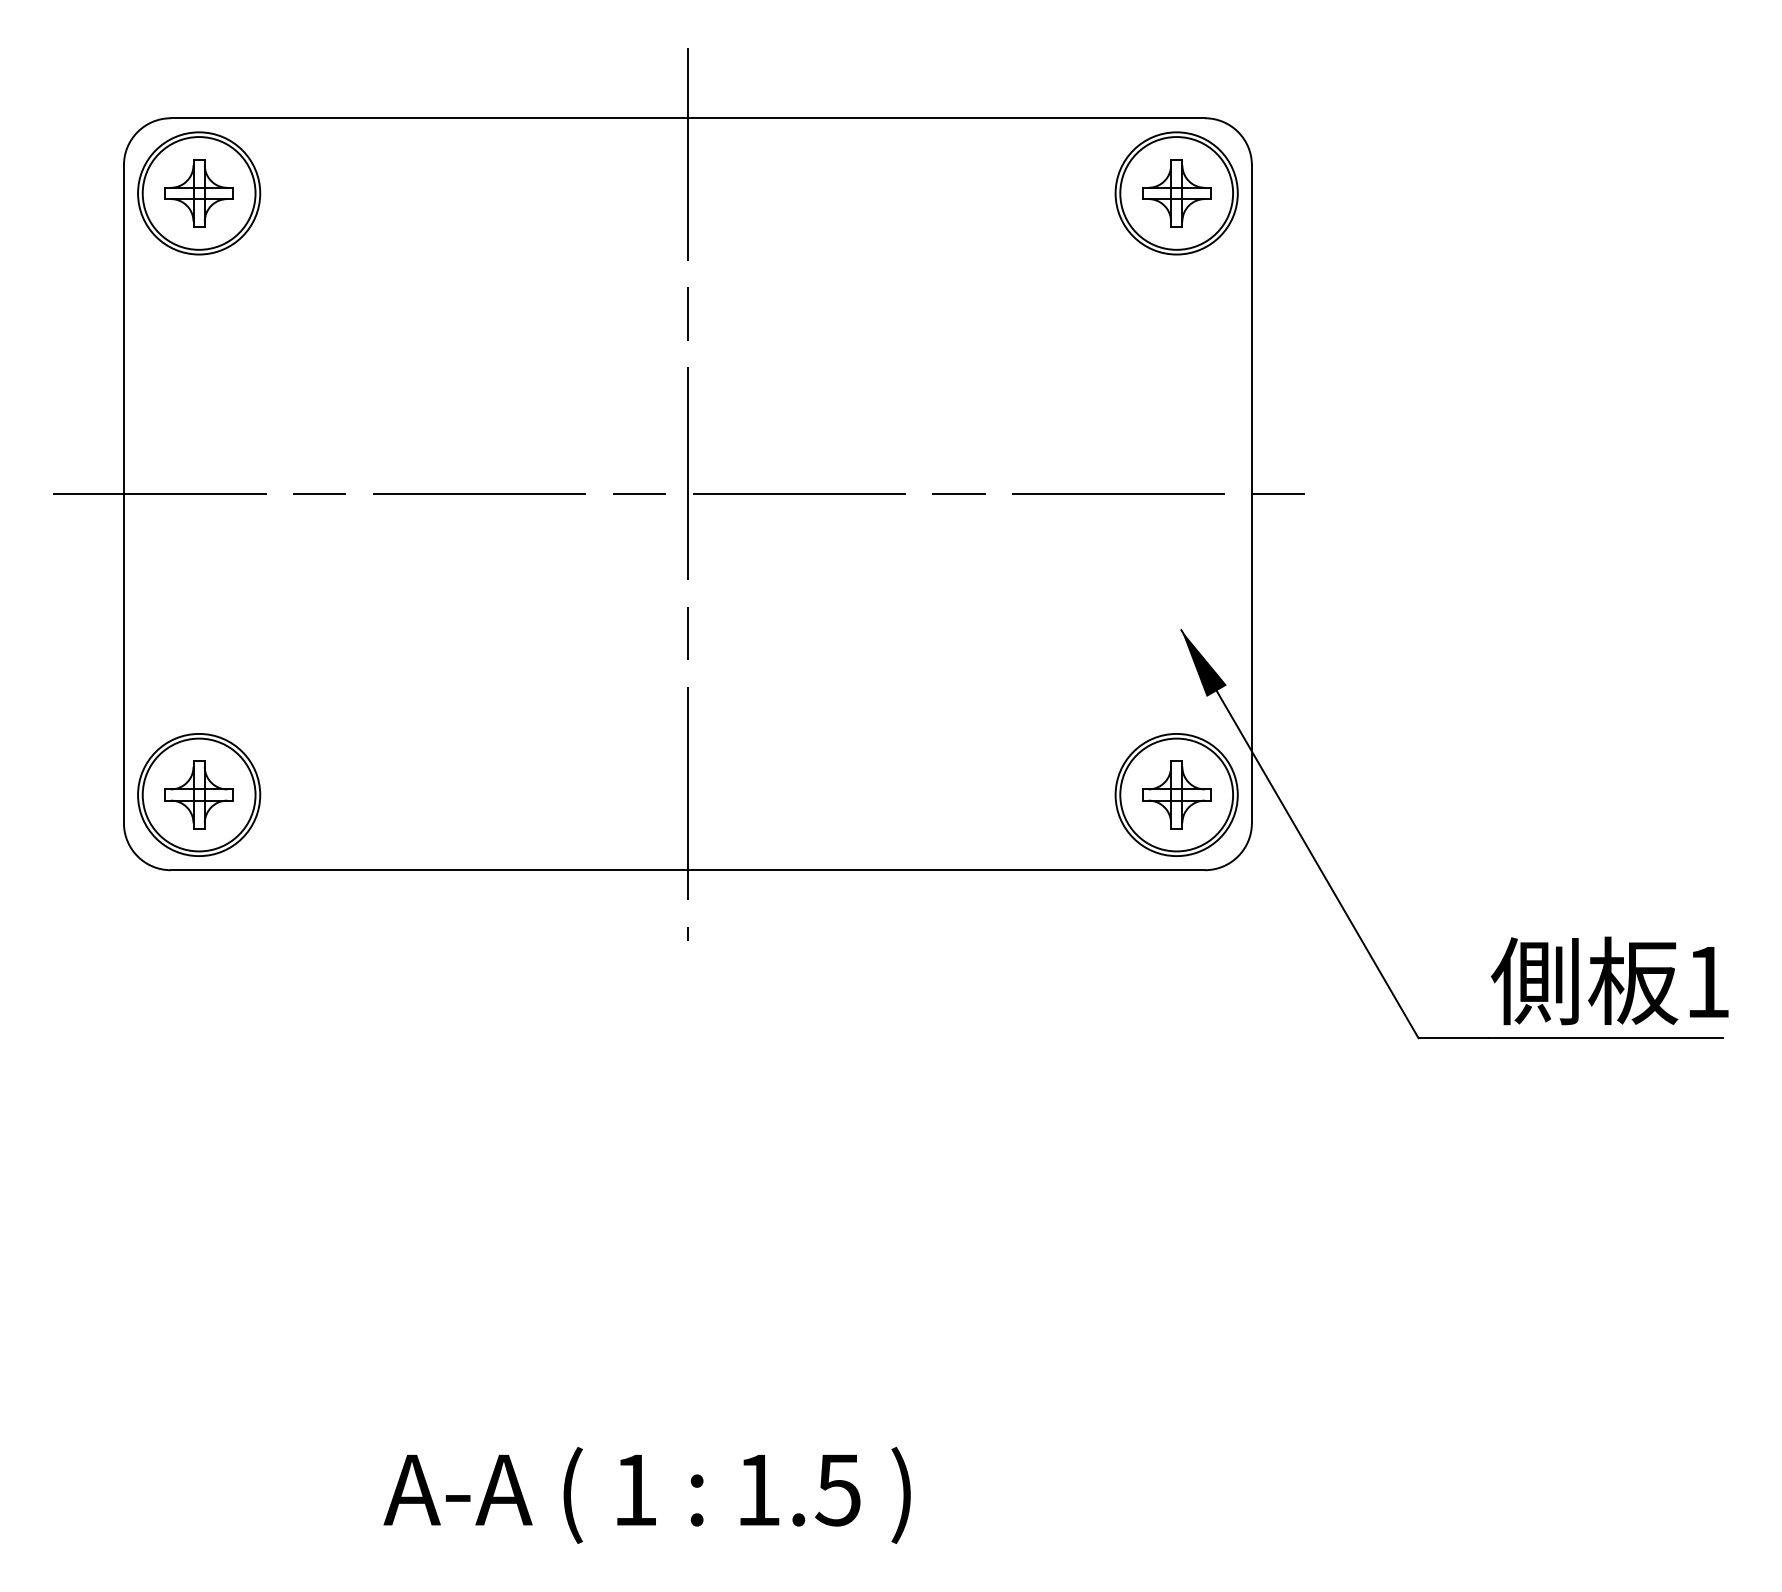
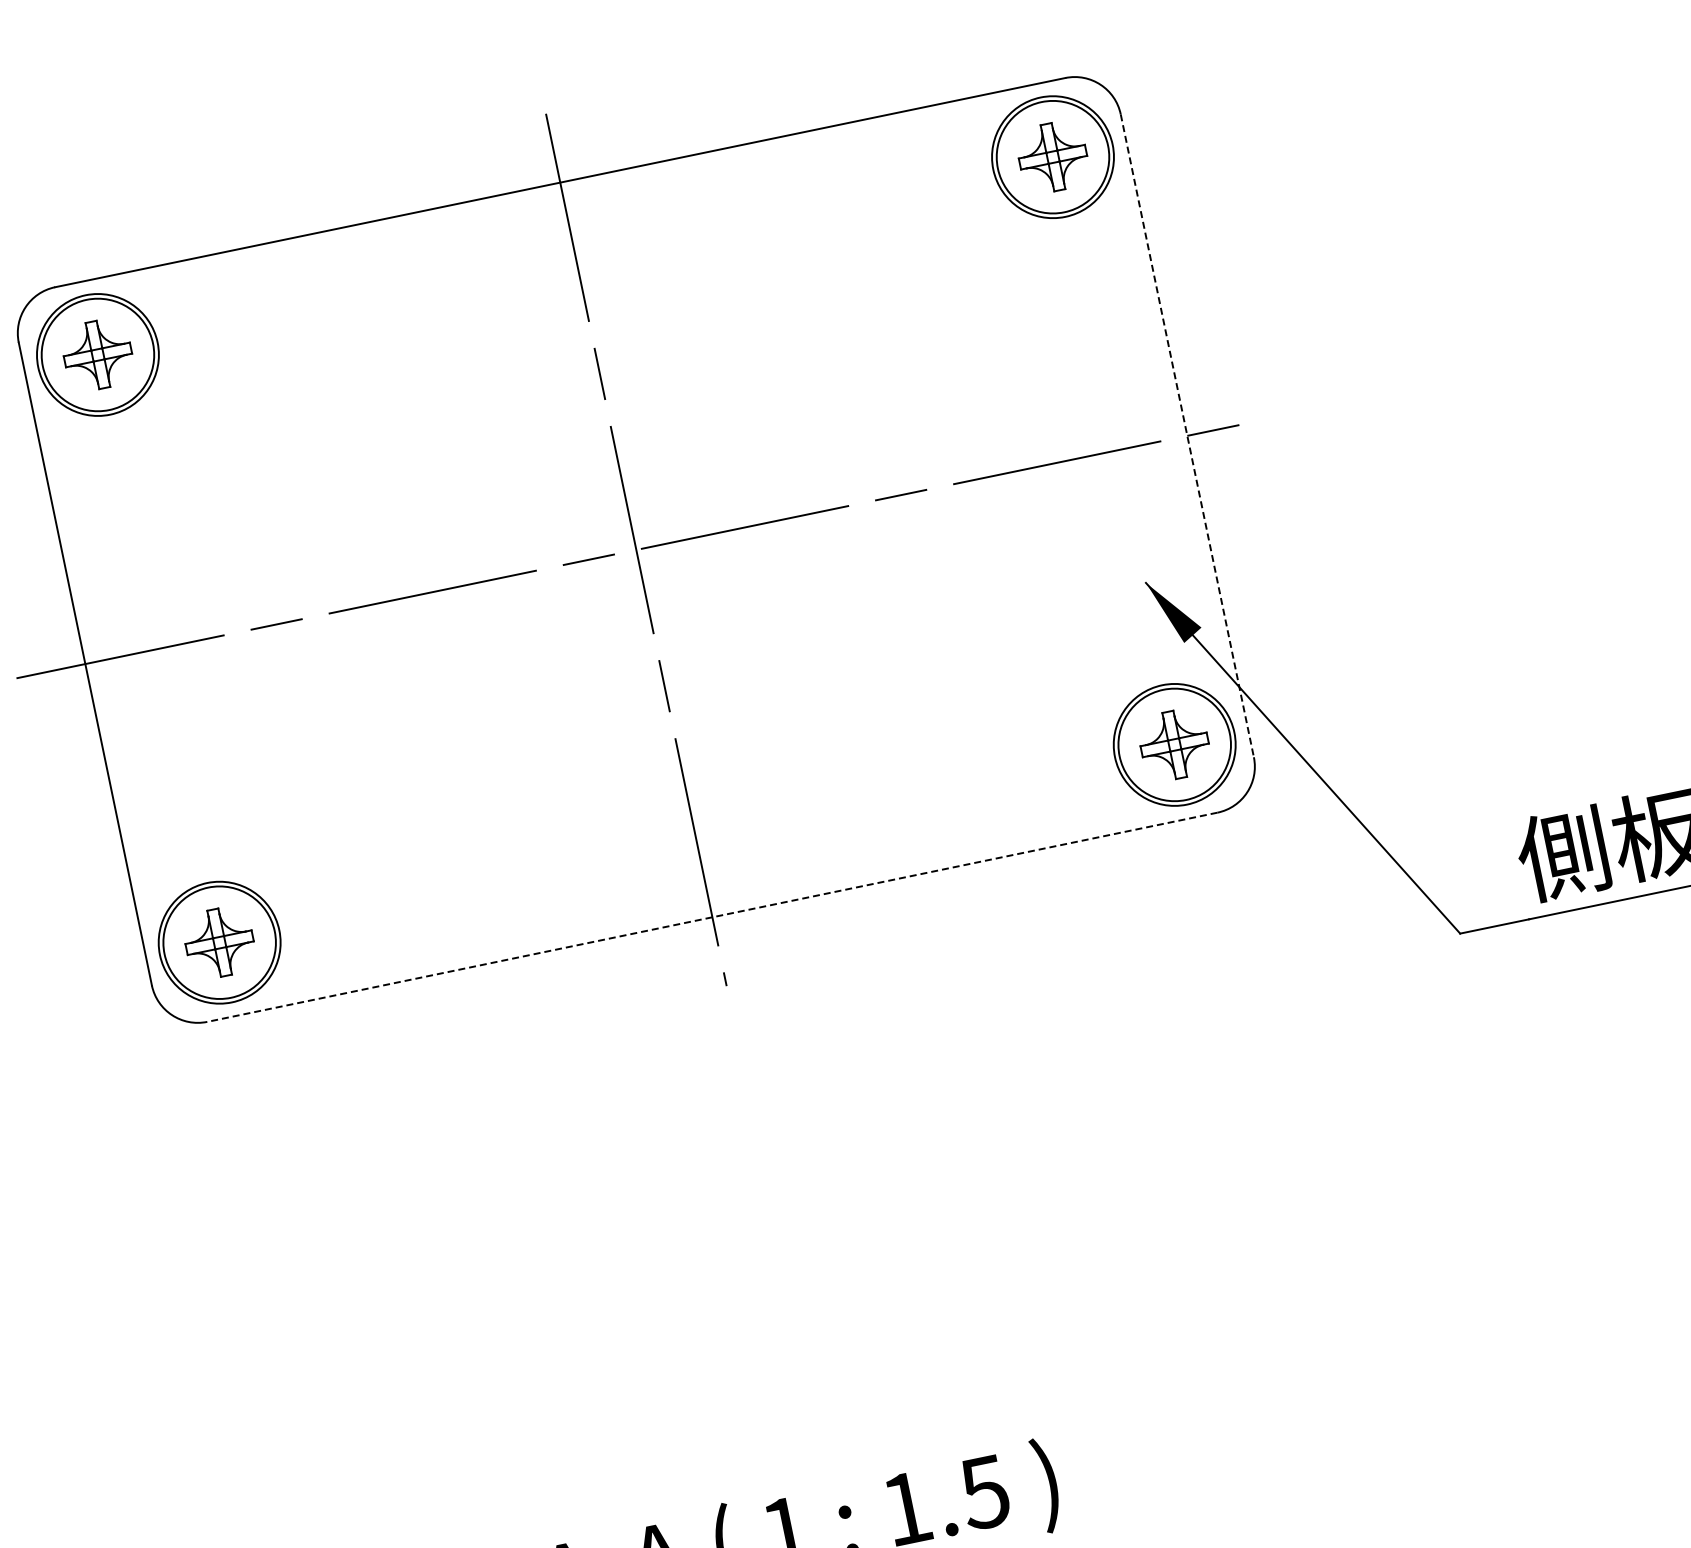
line: (1251, 494) -> (1186, 436), solid -> dashed
line: (687, 870) -> (712, 917), solid -> dashed

